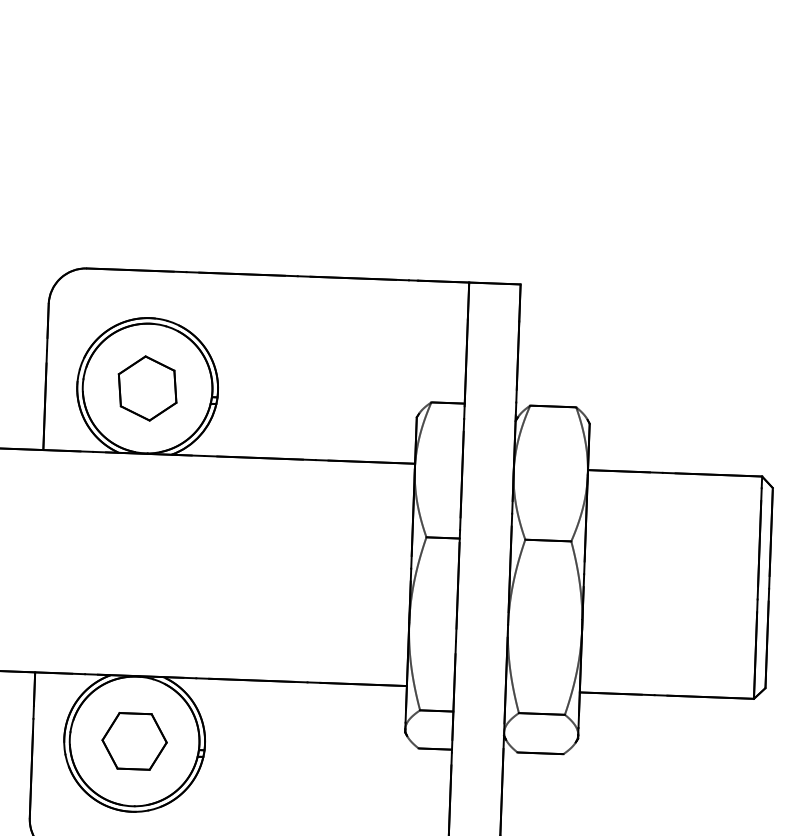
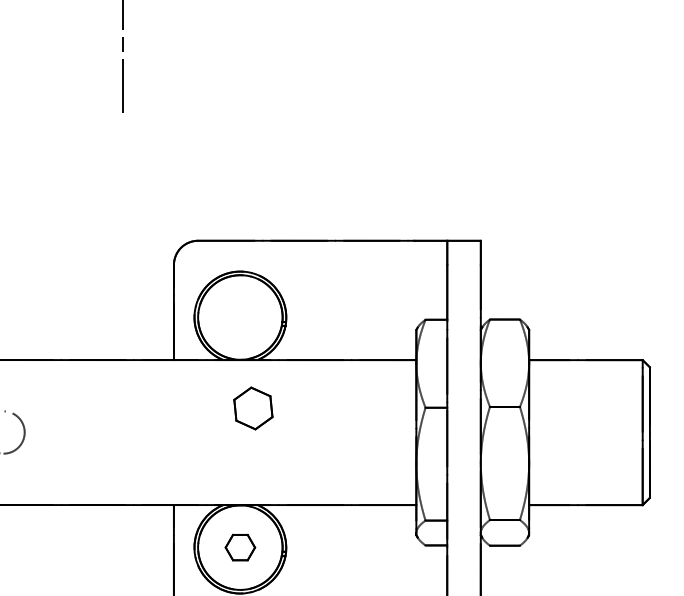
part: (147, 388) -> (253, 408), moved
part: (134, 741) -> (240, 547), size x0.7

